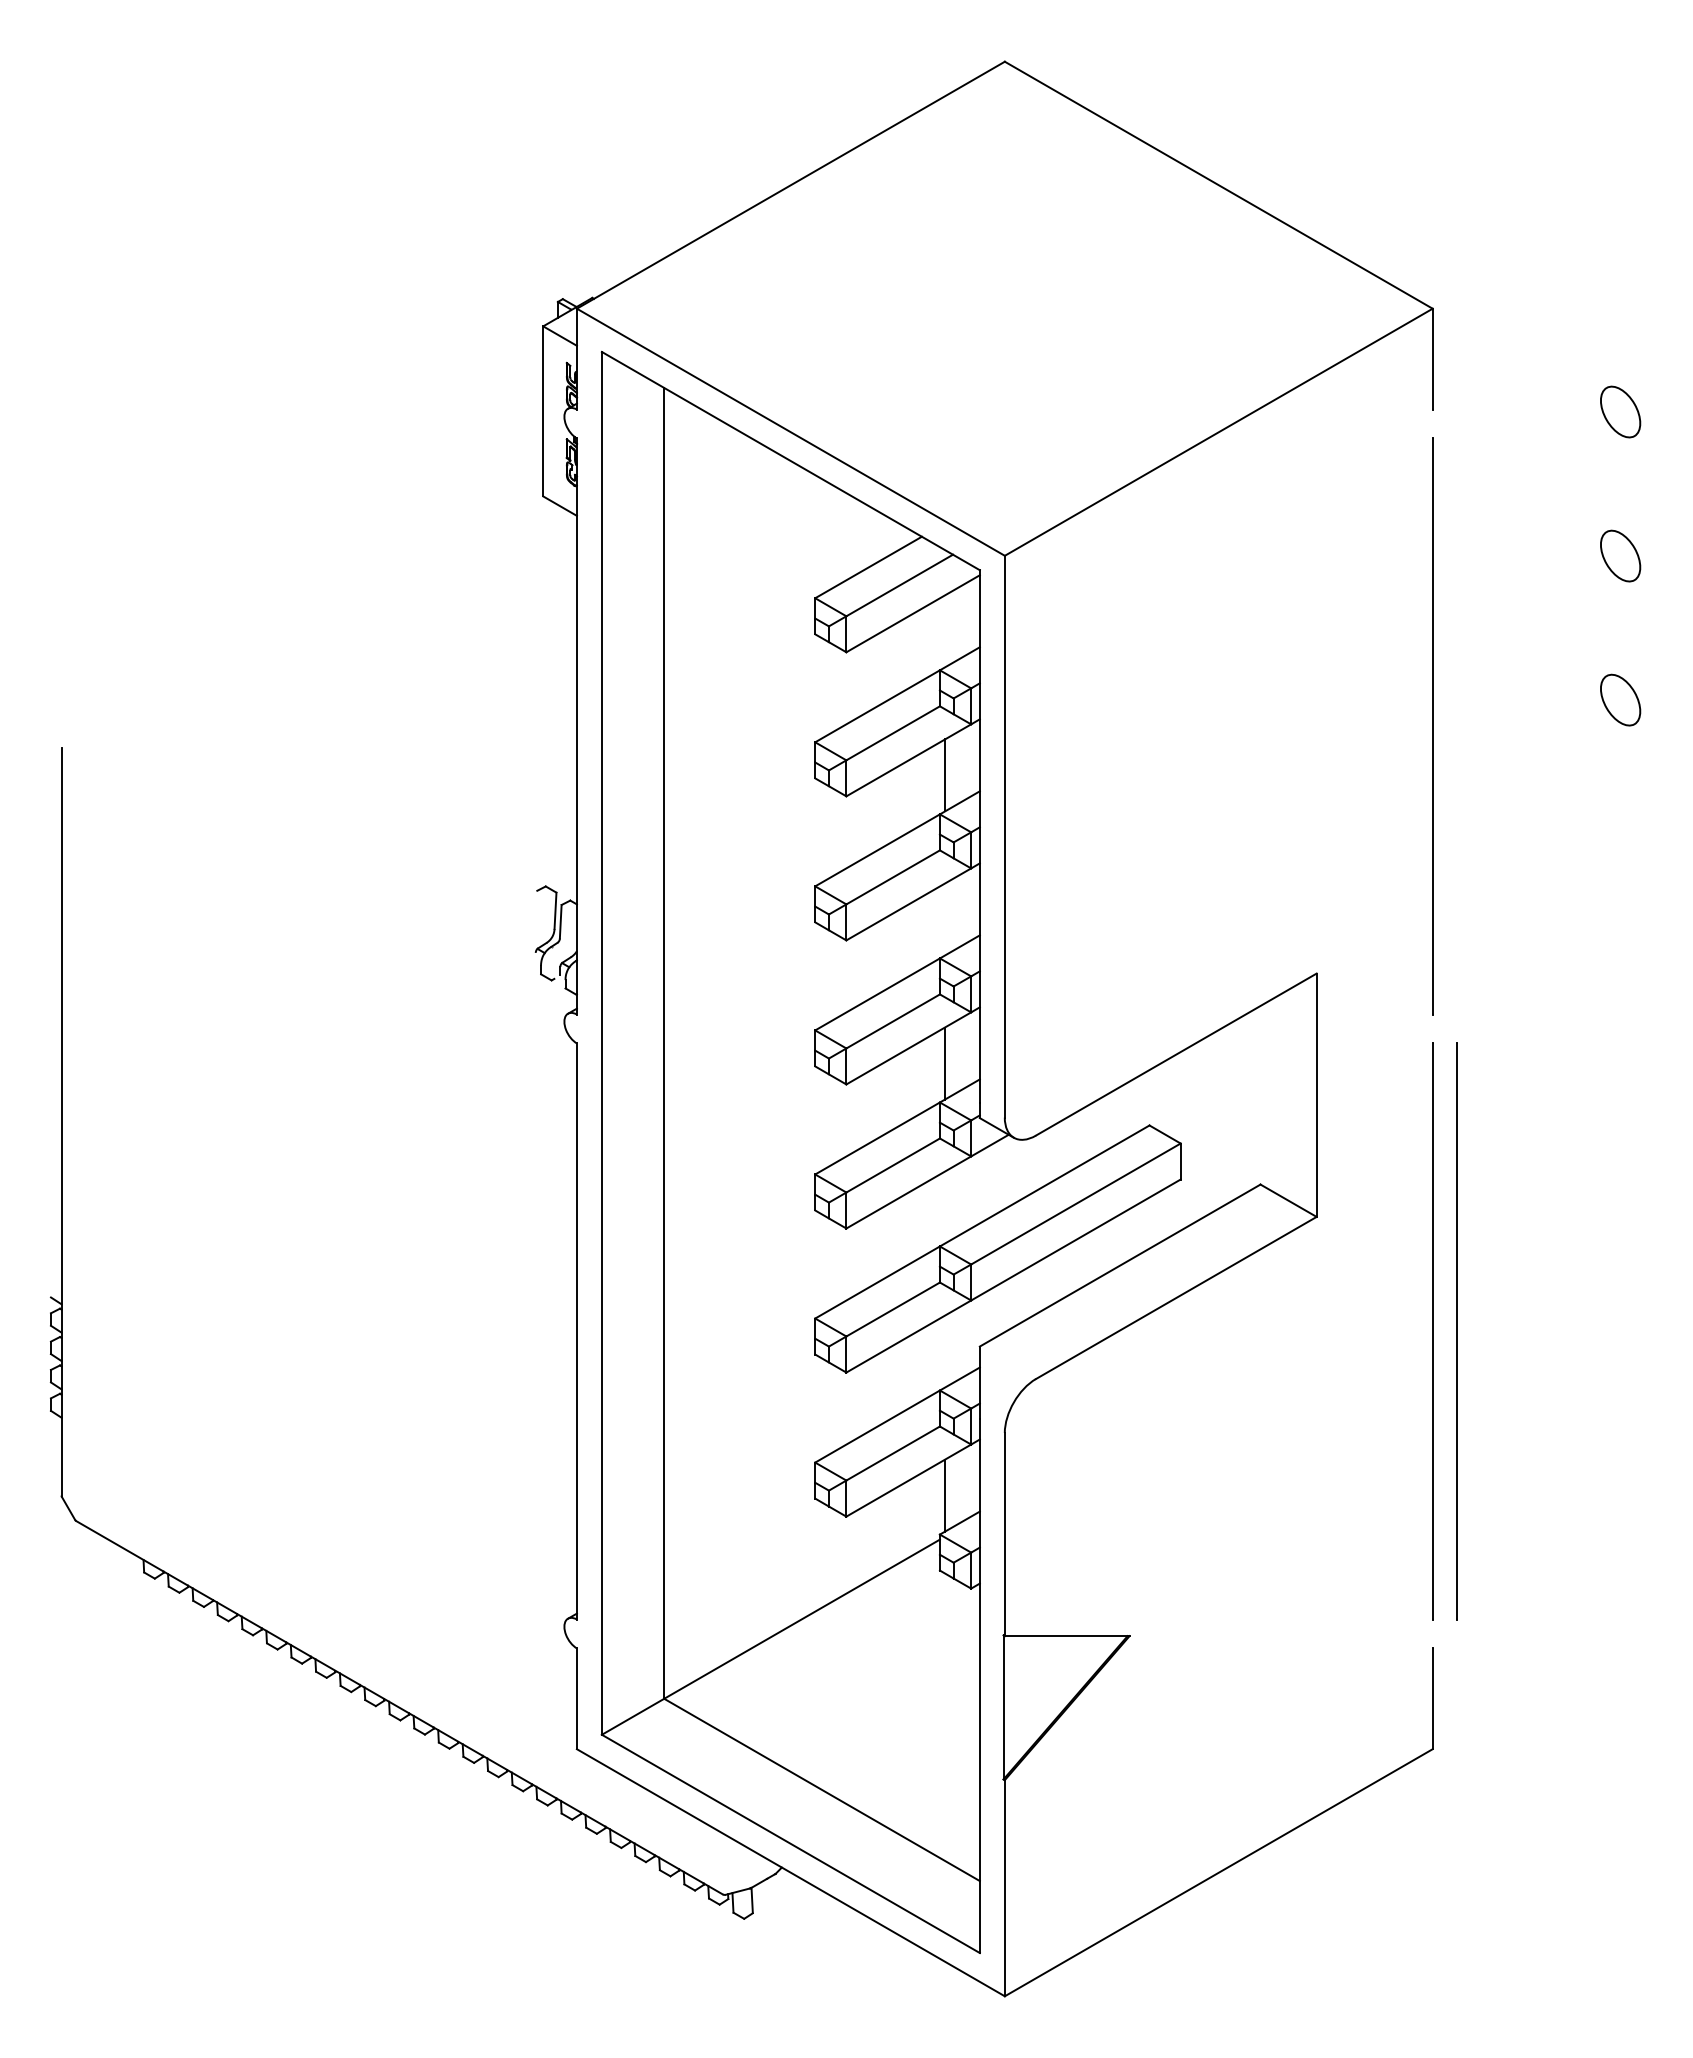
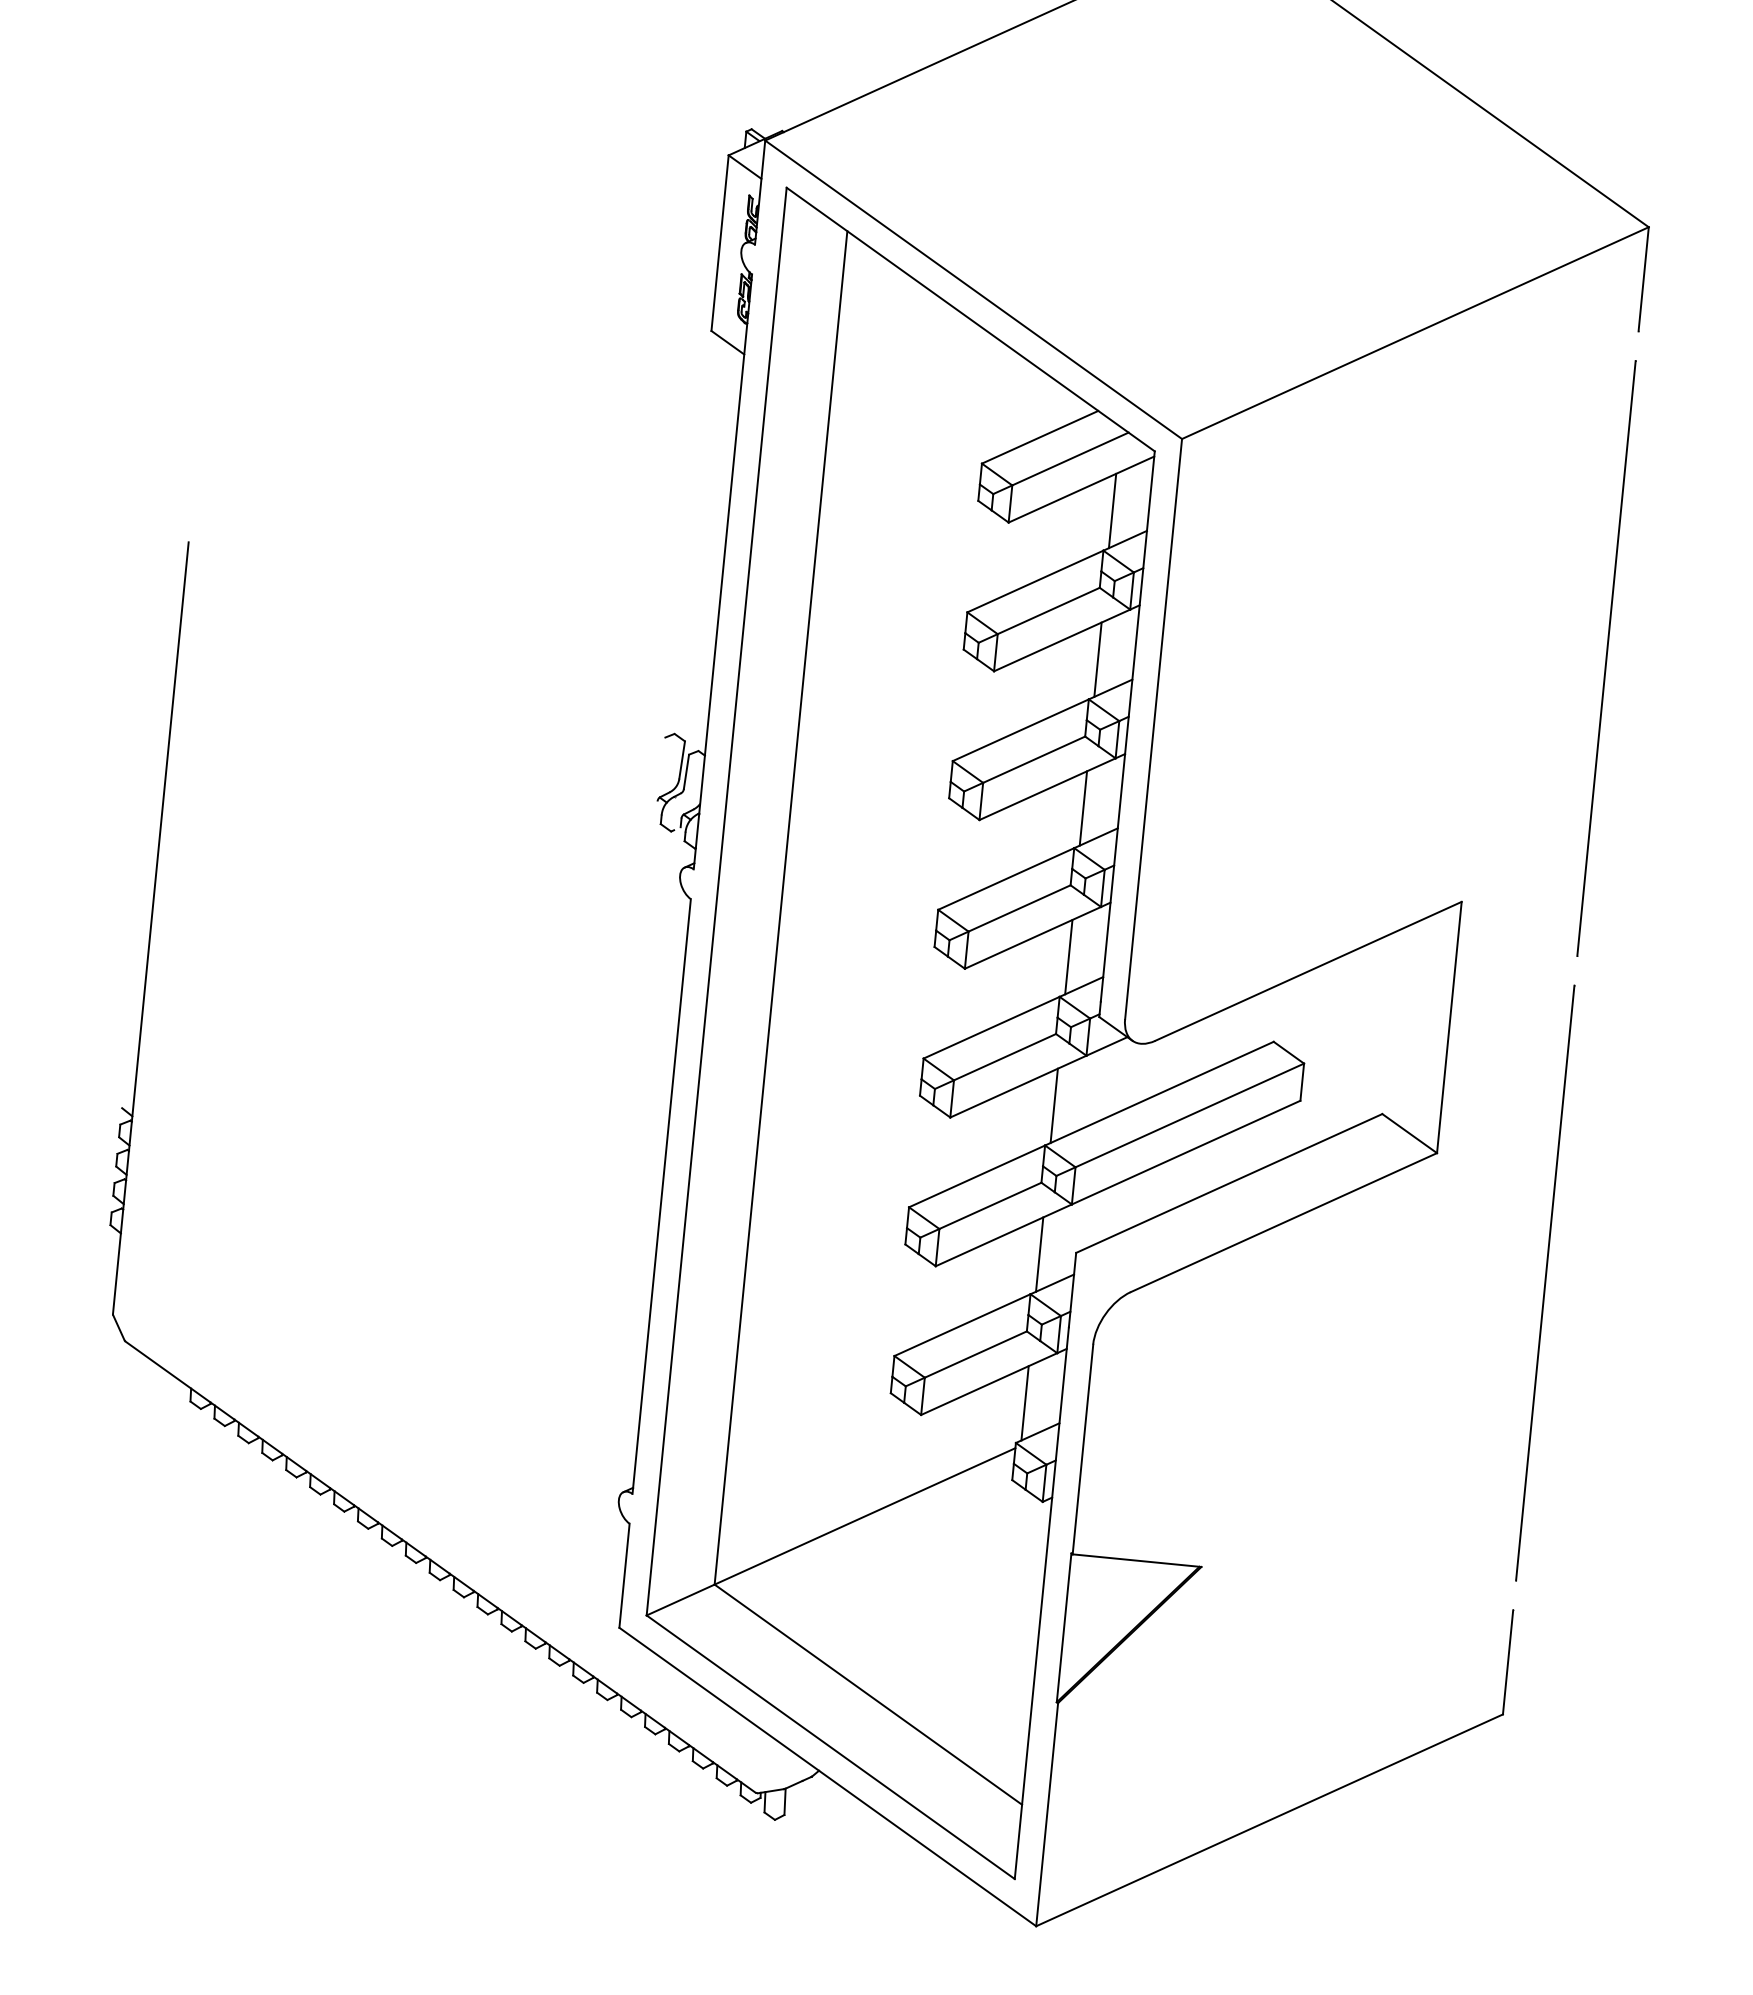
line: (944, 631) -> (1112, 511), added
line: (944, 919) -> (1082, 808), added
line: (944, 1207) -> (1053, 1105), added
line: (1456, 1331) -> (1569, 1285), removed
line: (944, 1351) -> (1039, 1254), added

